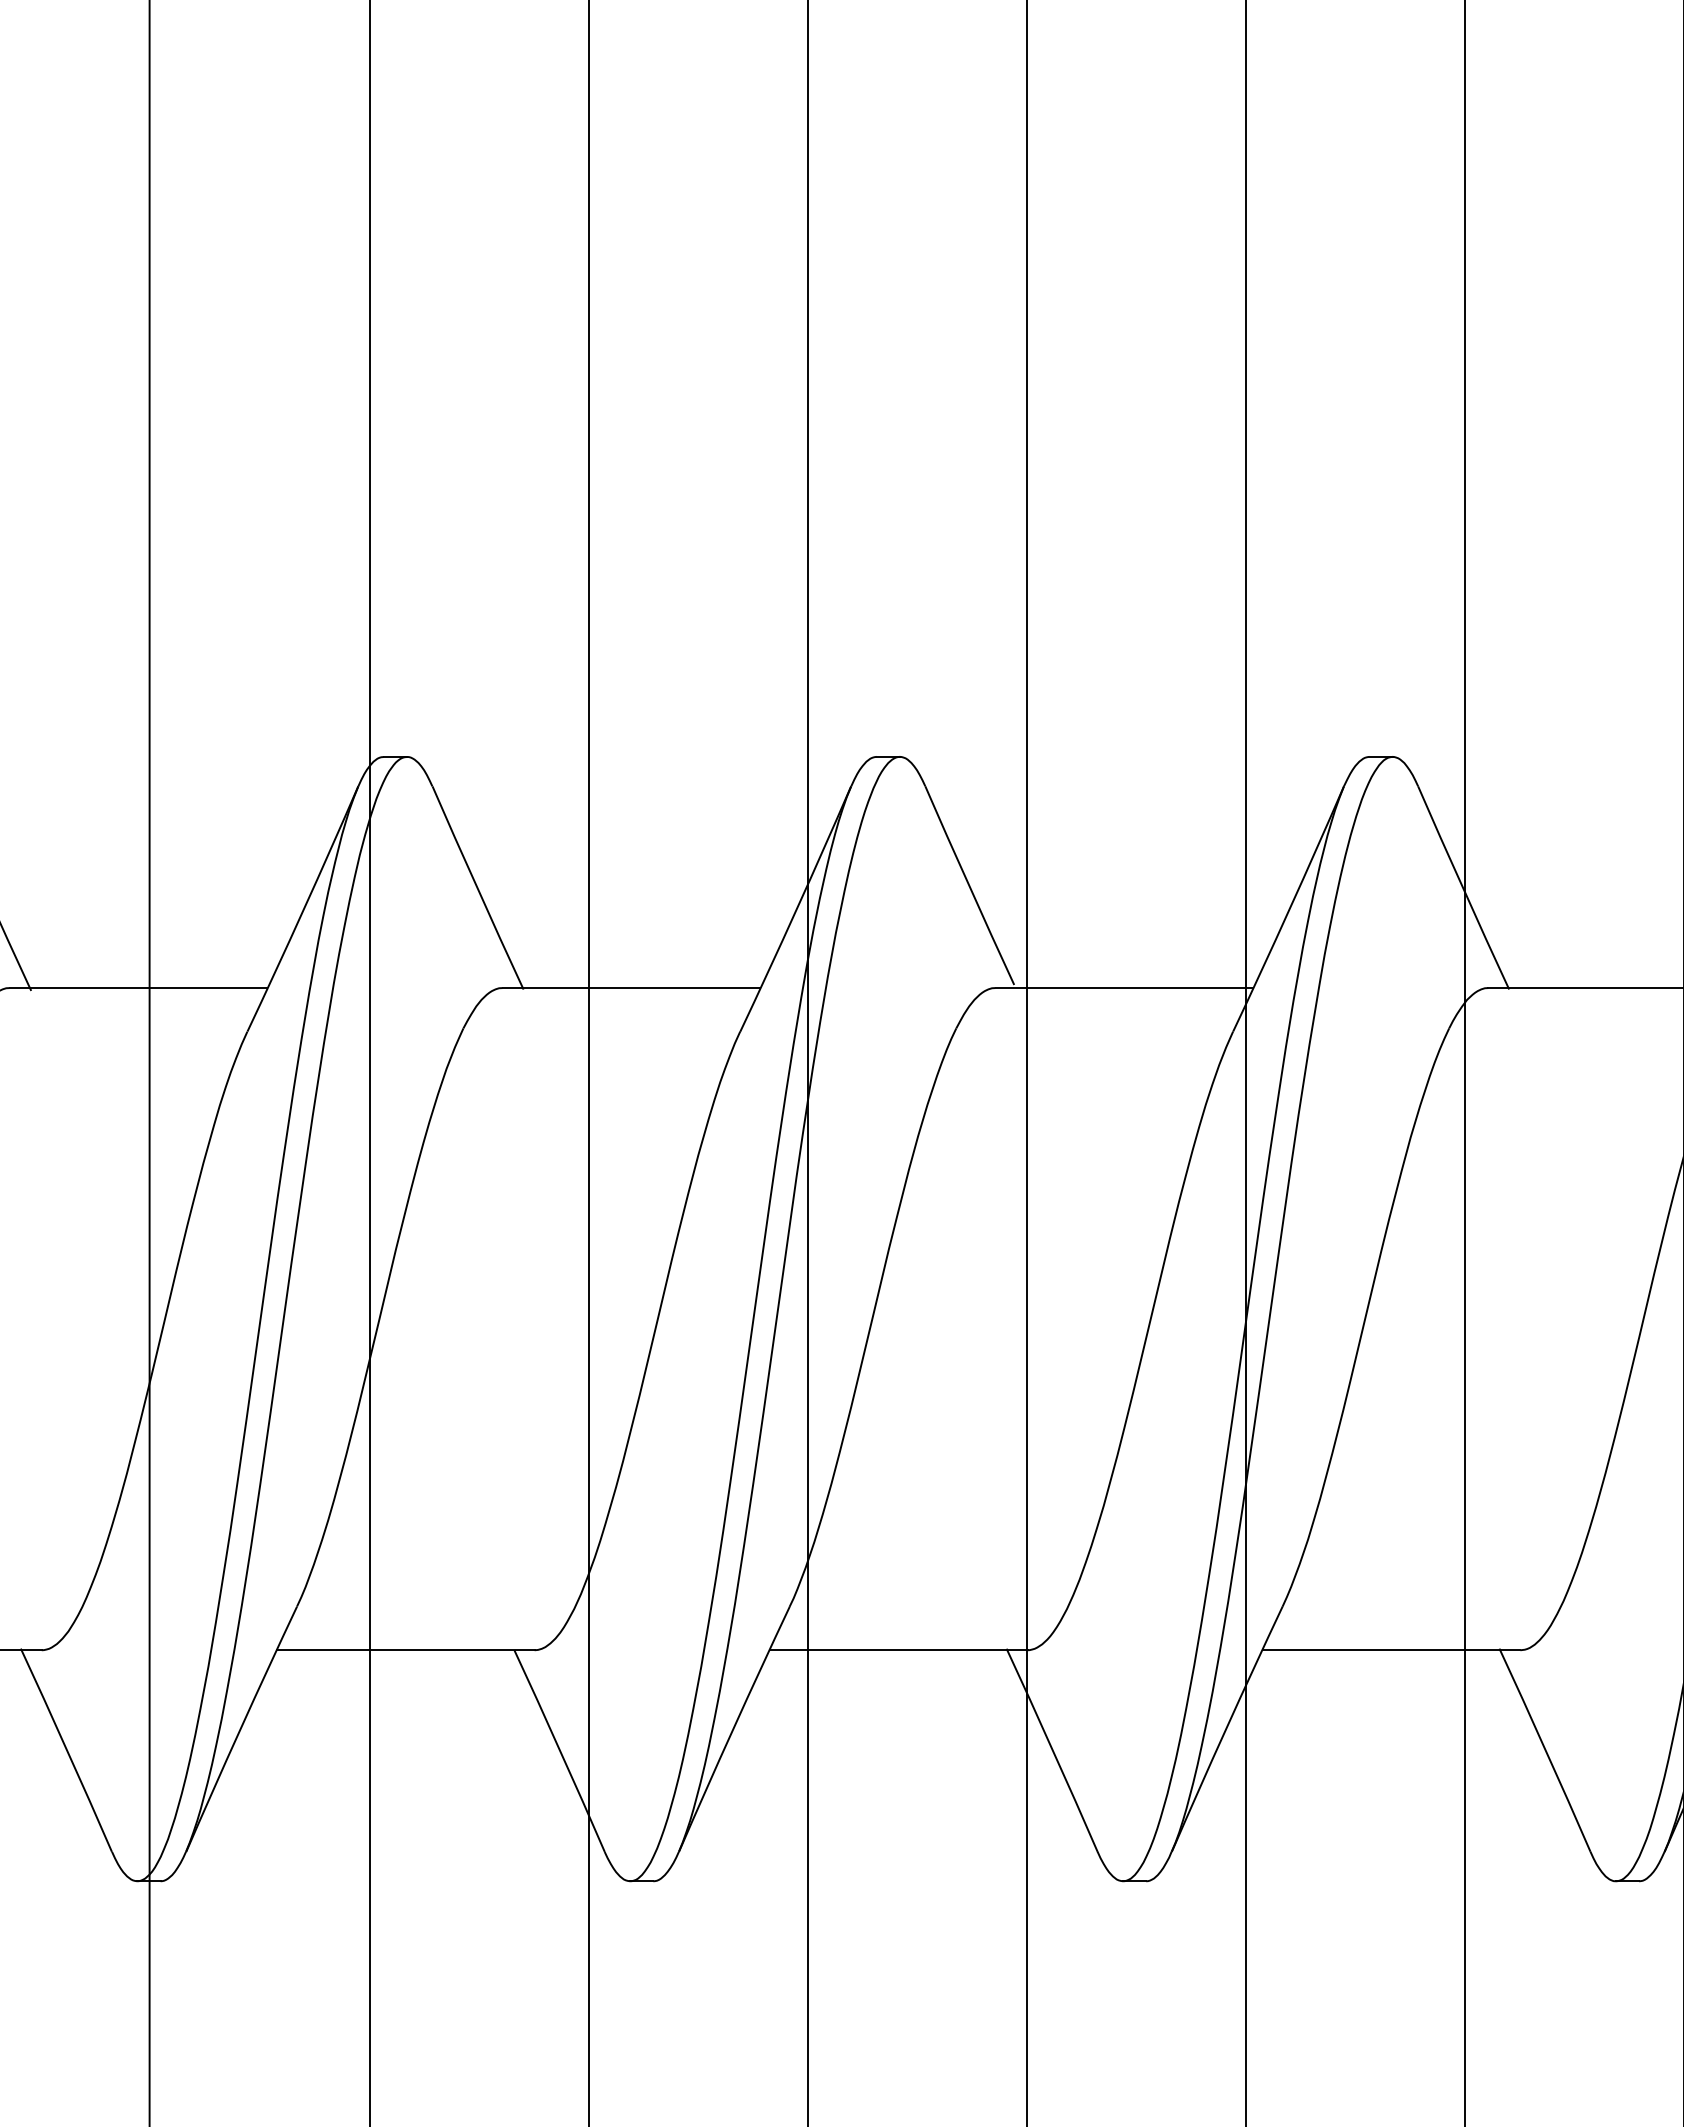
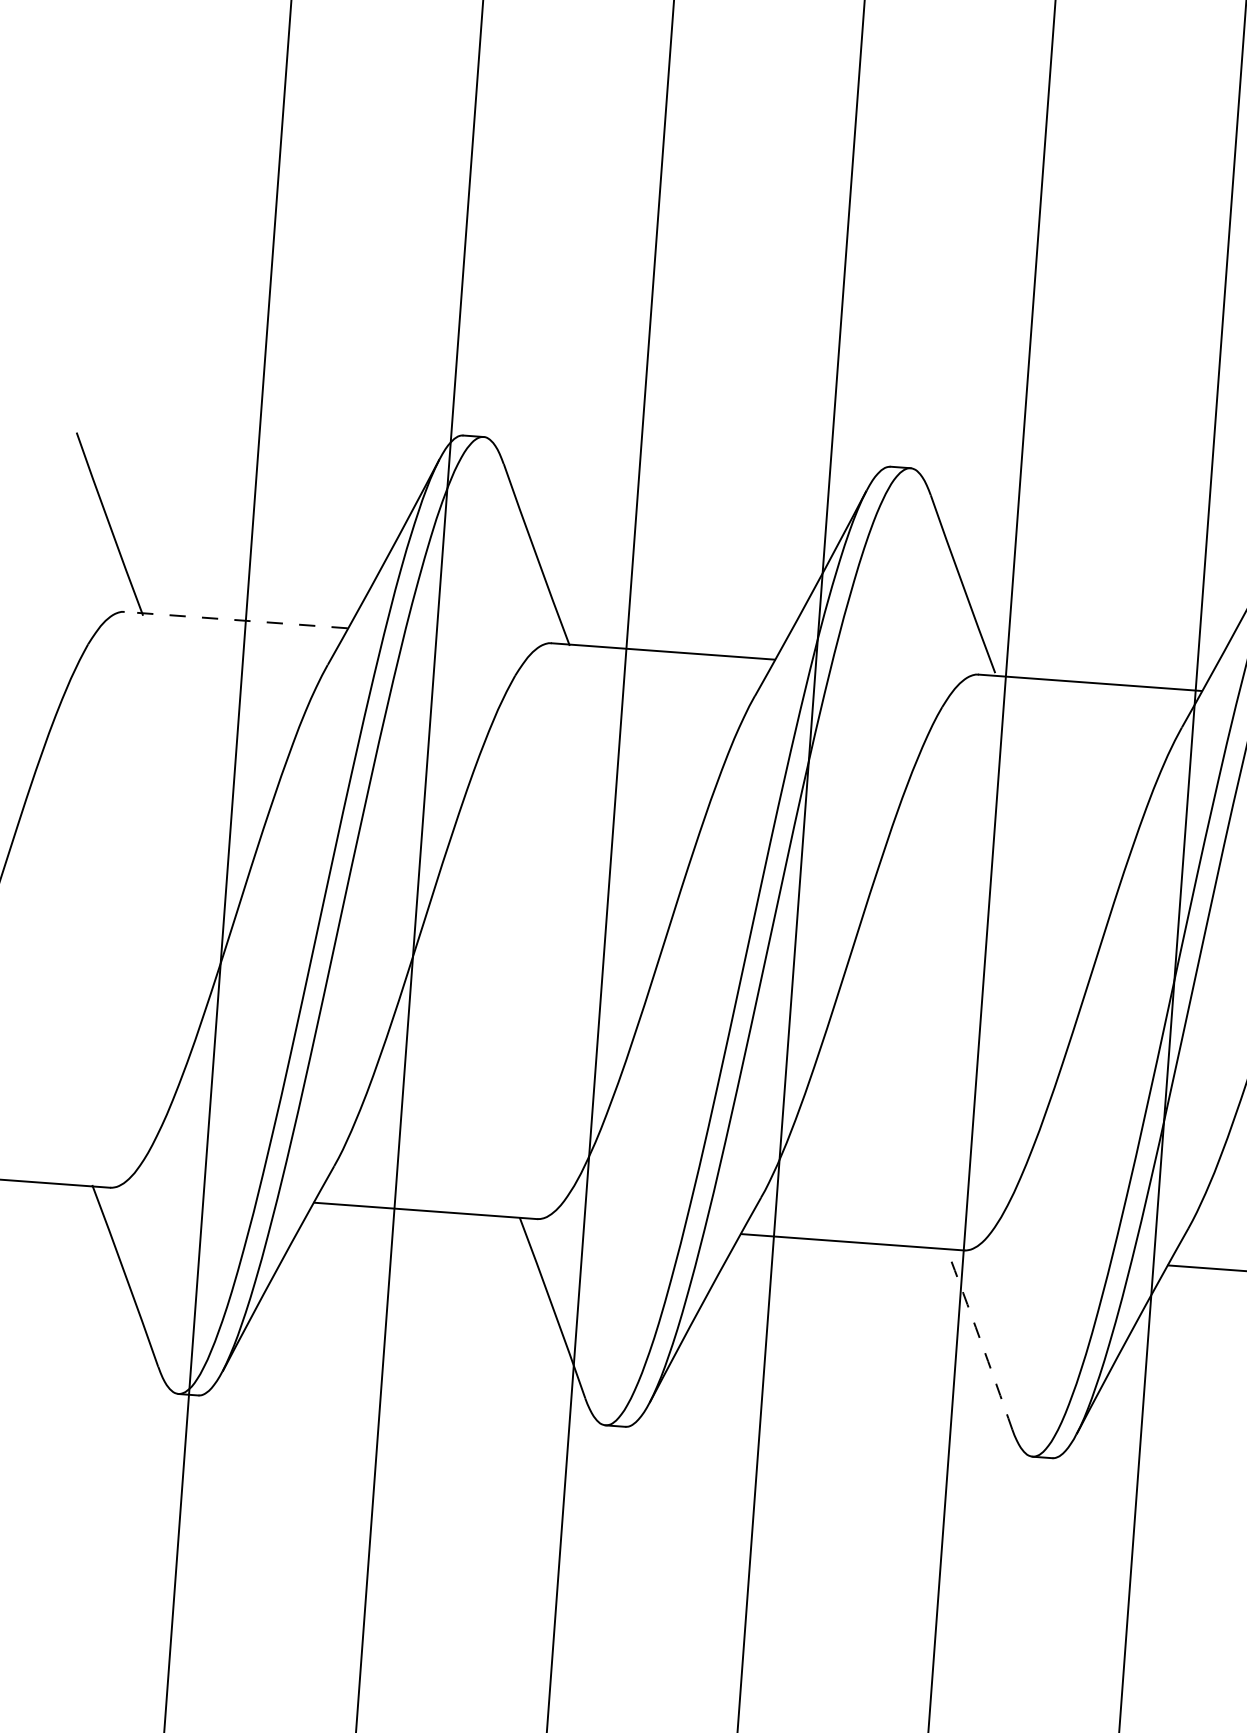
line: (138, 988) -> (236, 620), solid -> dashed
arc: (1052, 1750) -> (979, 1338), solid -> dashed

